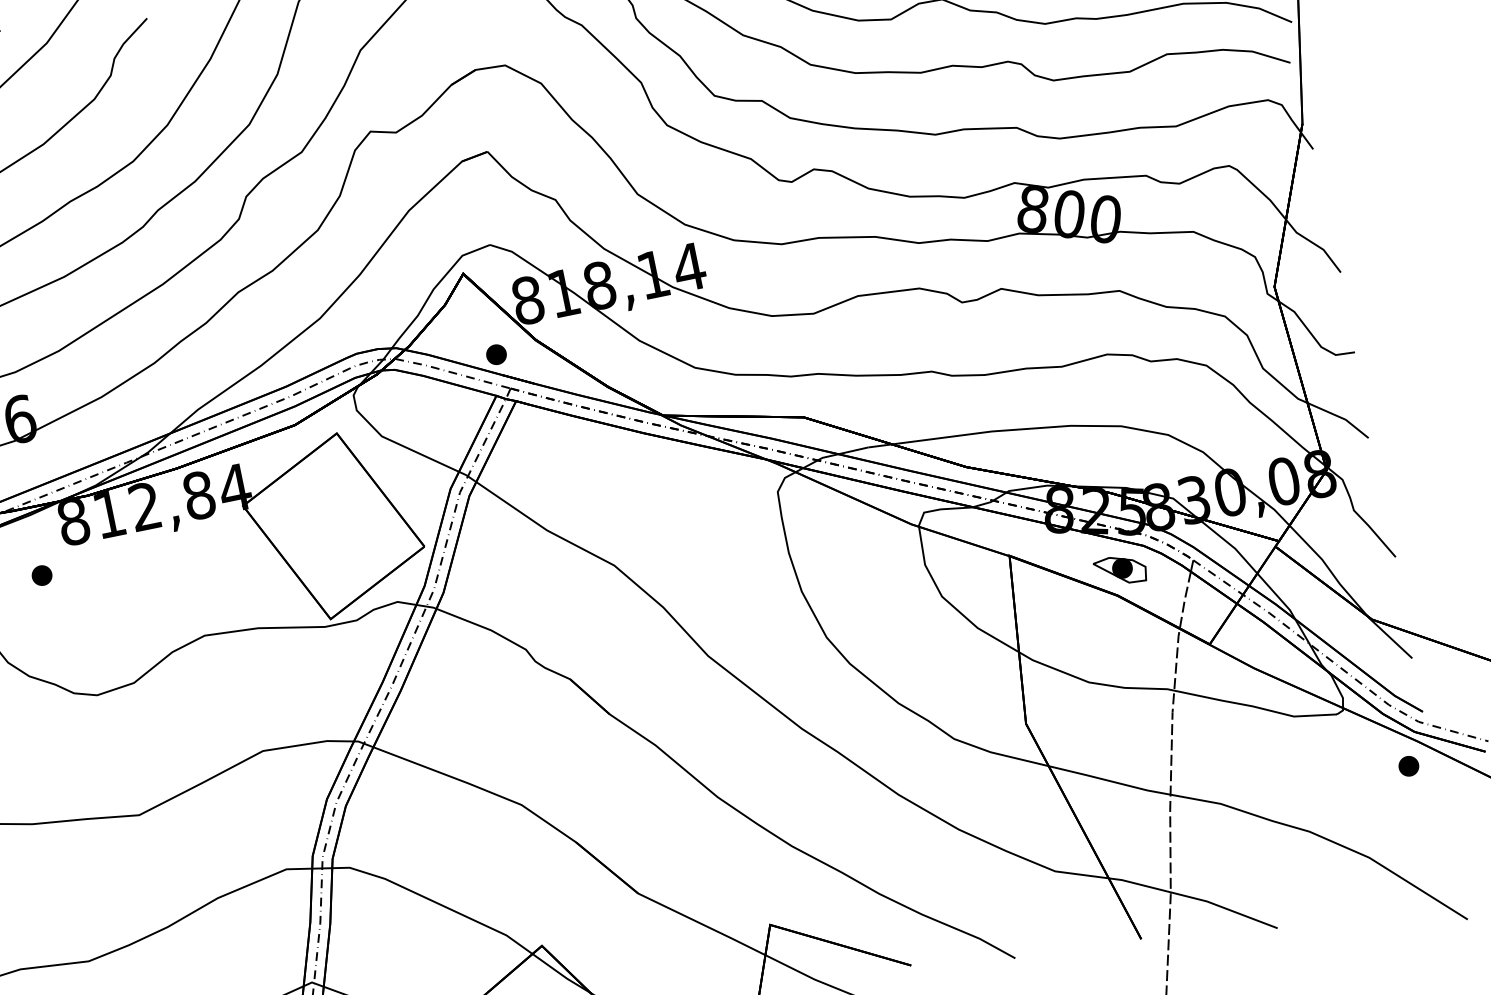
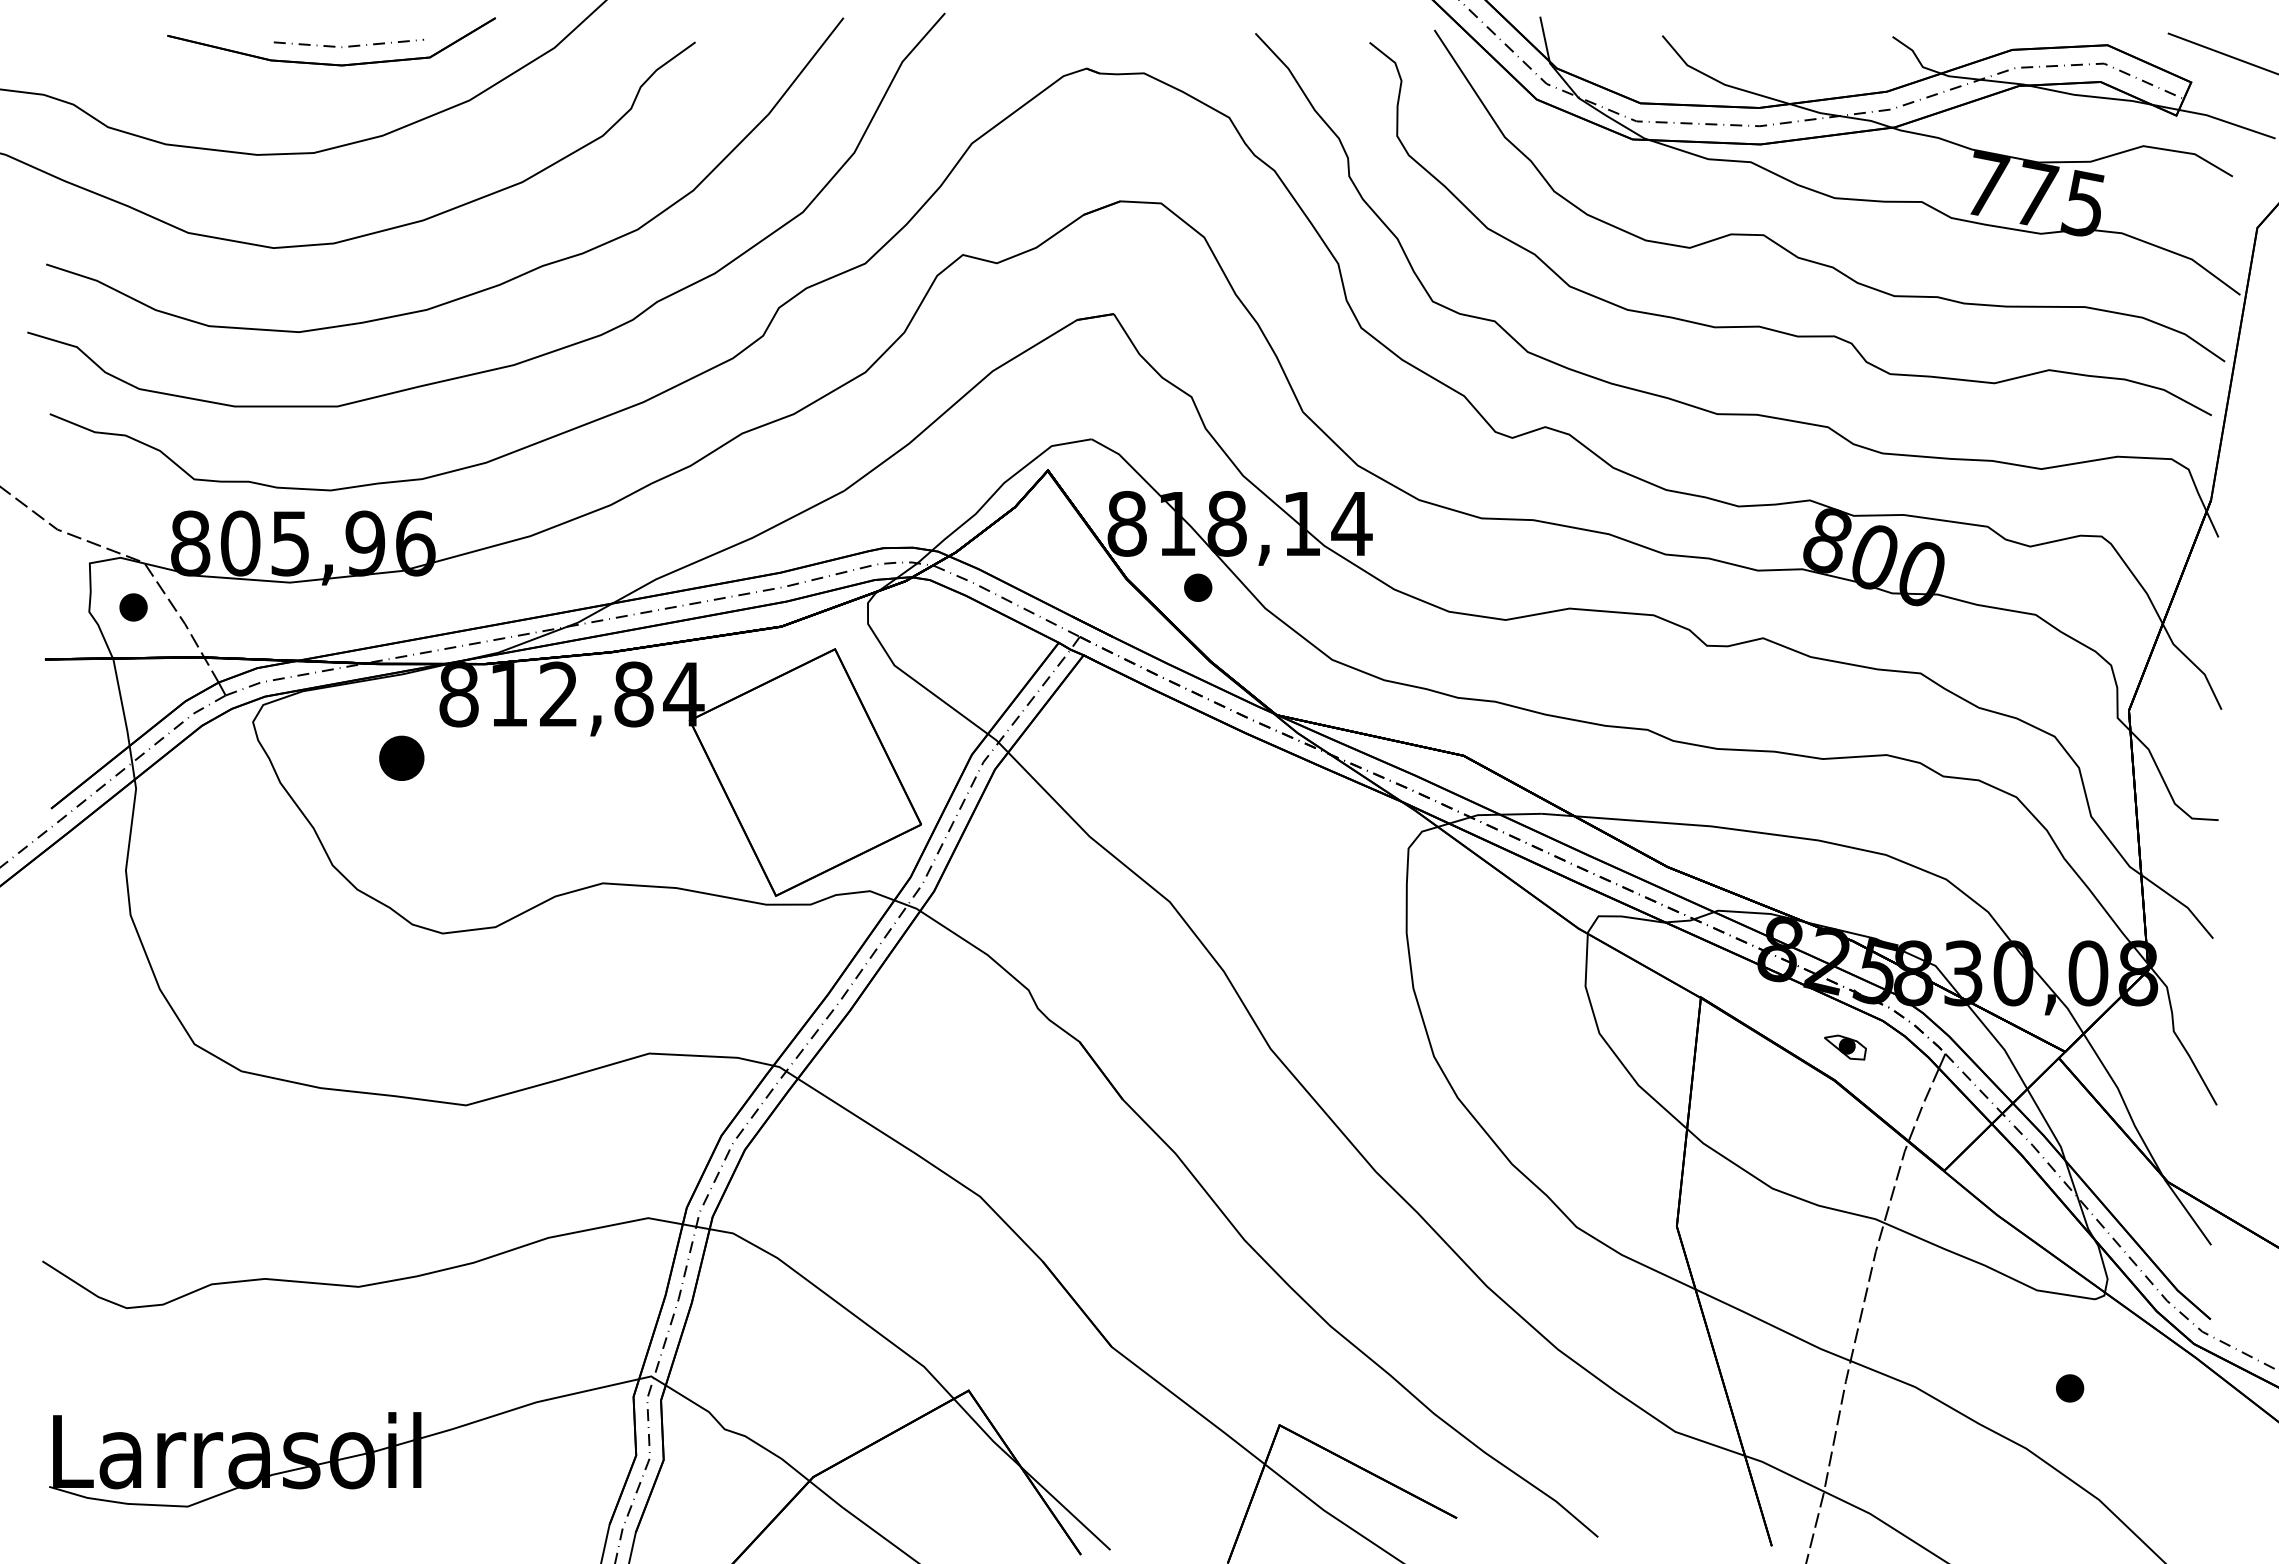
part: (496, 354) -> (1198, 587), moved
part: (1120, 570) -> (1845, 1047), size x0.6
part: (42, 575) -> (402, 758), size x1.6
part: (1409, 766) -> (2070, 1388), moved

